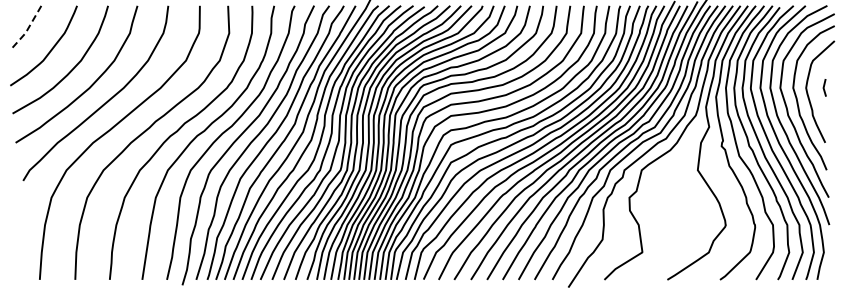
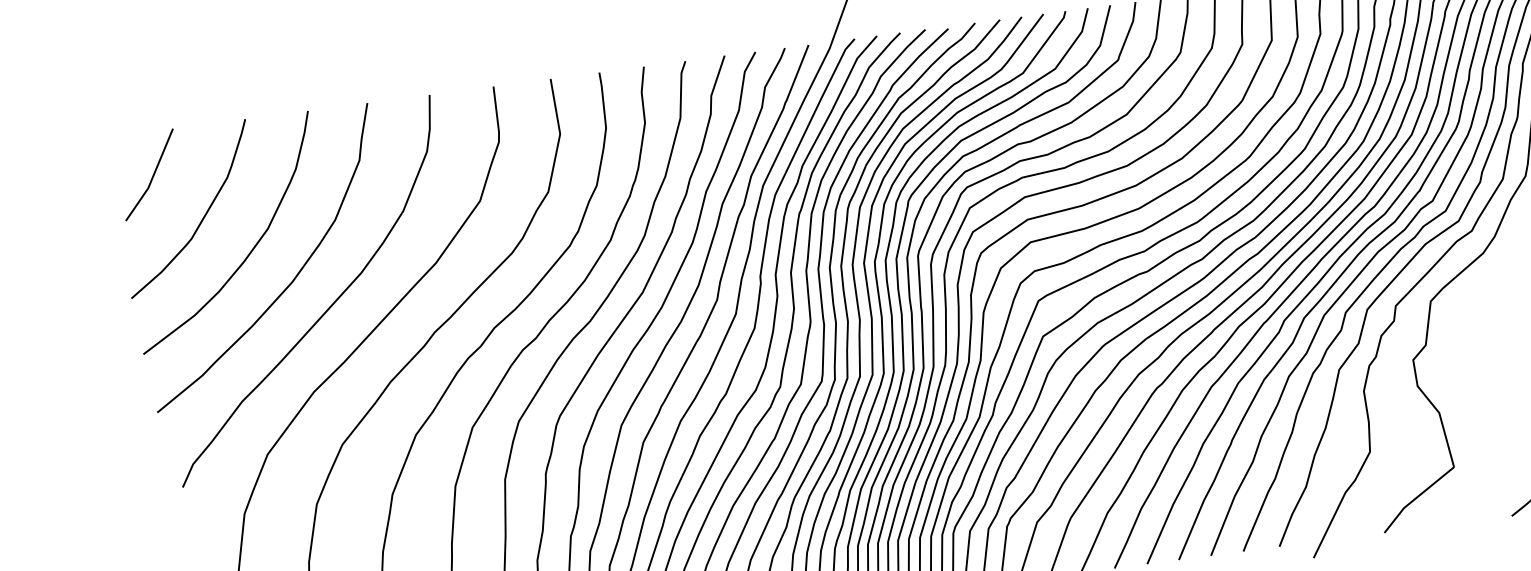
line: (28, 28) -> (152, 177), dashed -> solid

